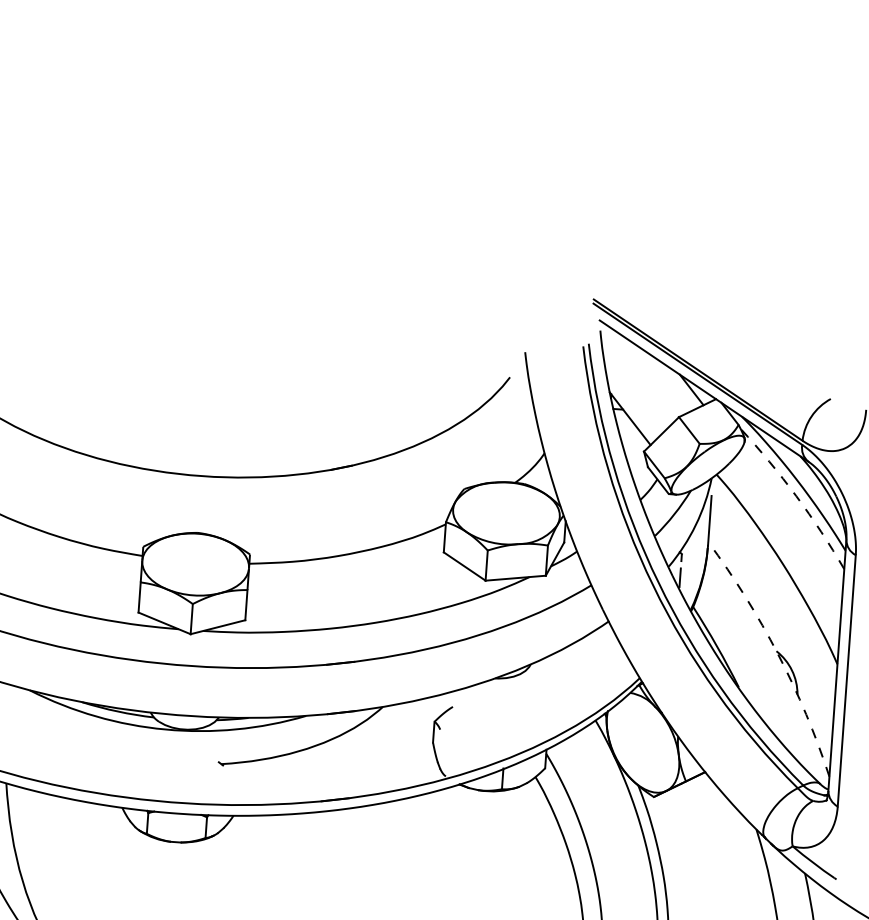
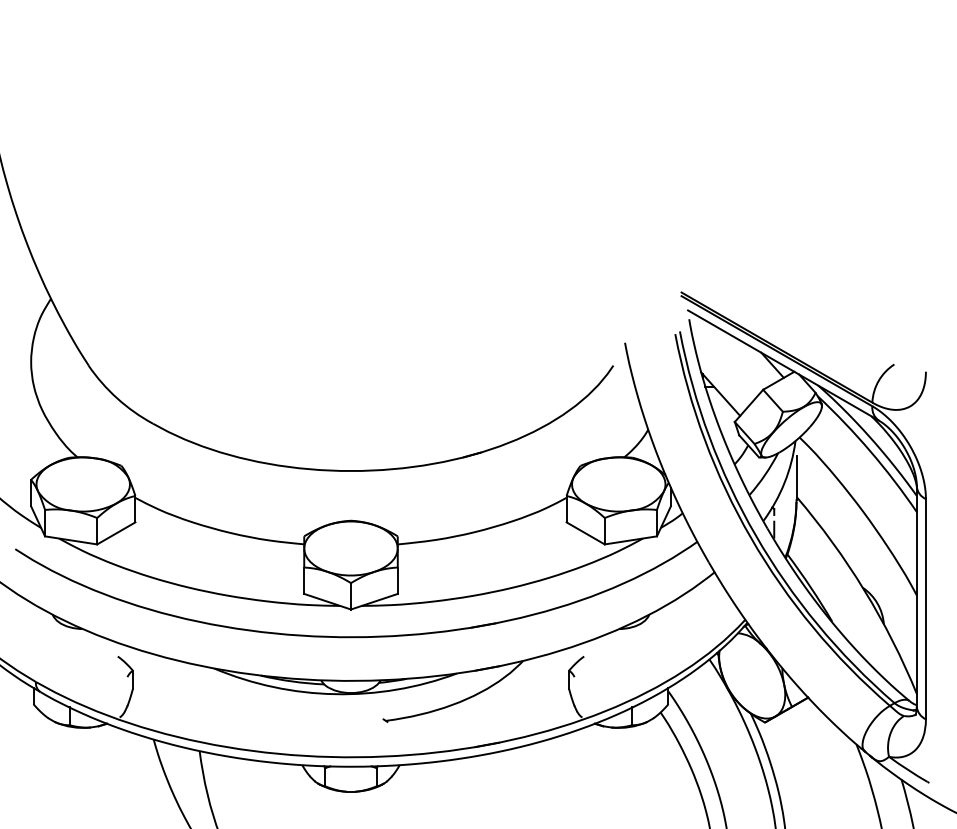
arc: (796, 496) -> (870, 451), dashed -> solid
arc: (778, 654) -> (864, 590), dashed -> solid

